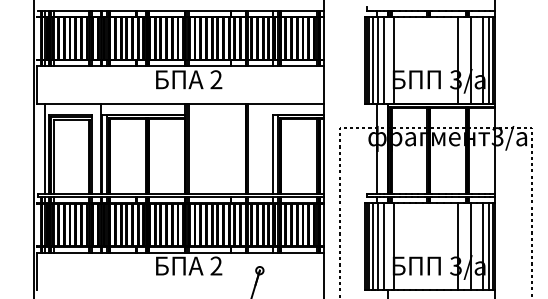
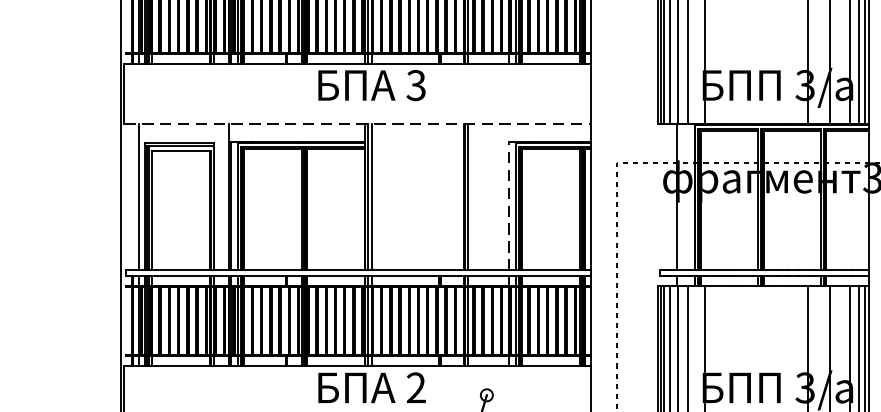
text: (216, 79) -> (416, 85), 2 -> 3
line: (180, 103) -> (358, 123), solid -> dashed
line: (273, 153) -> (509, 205), solid -> dashed

